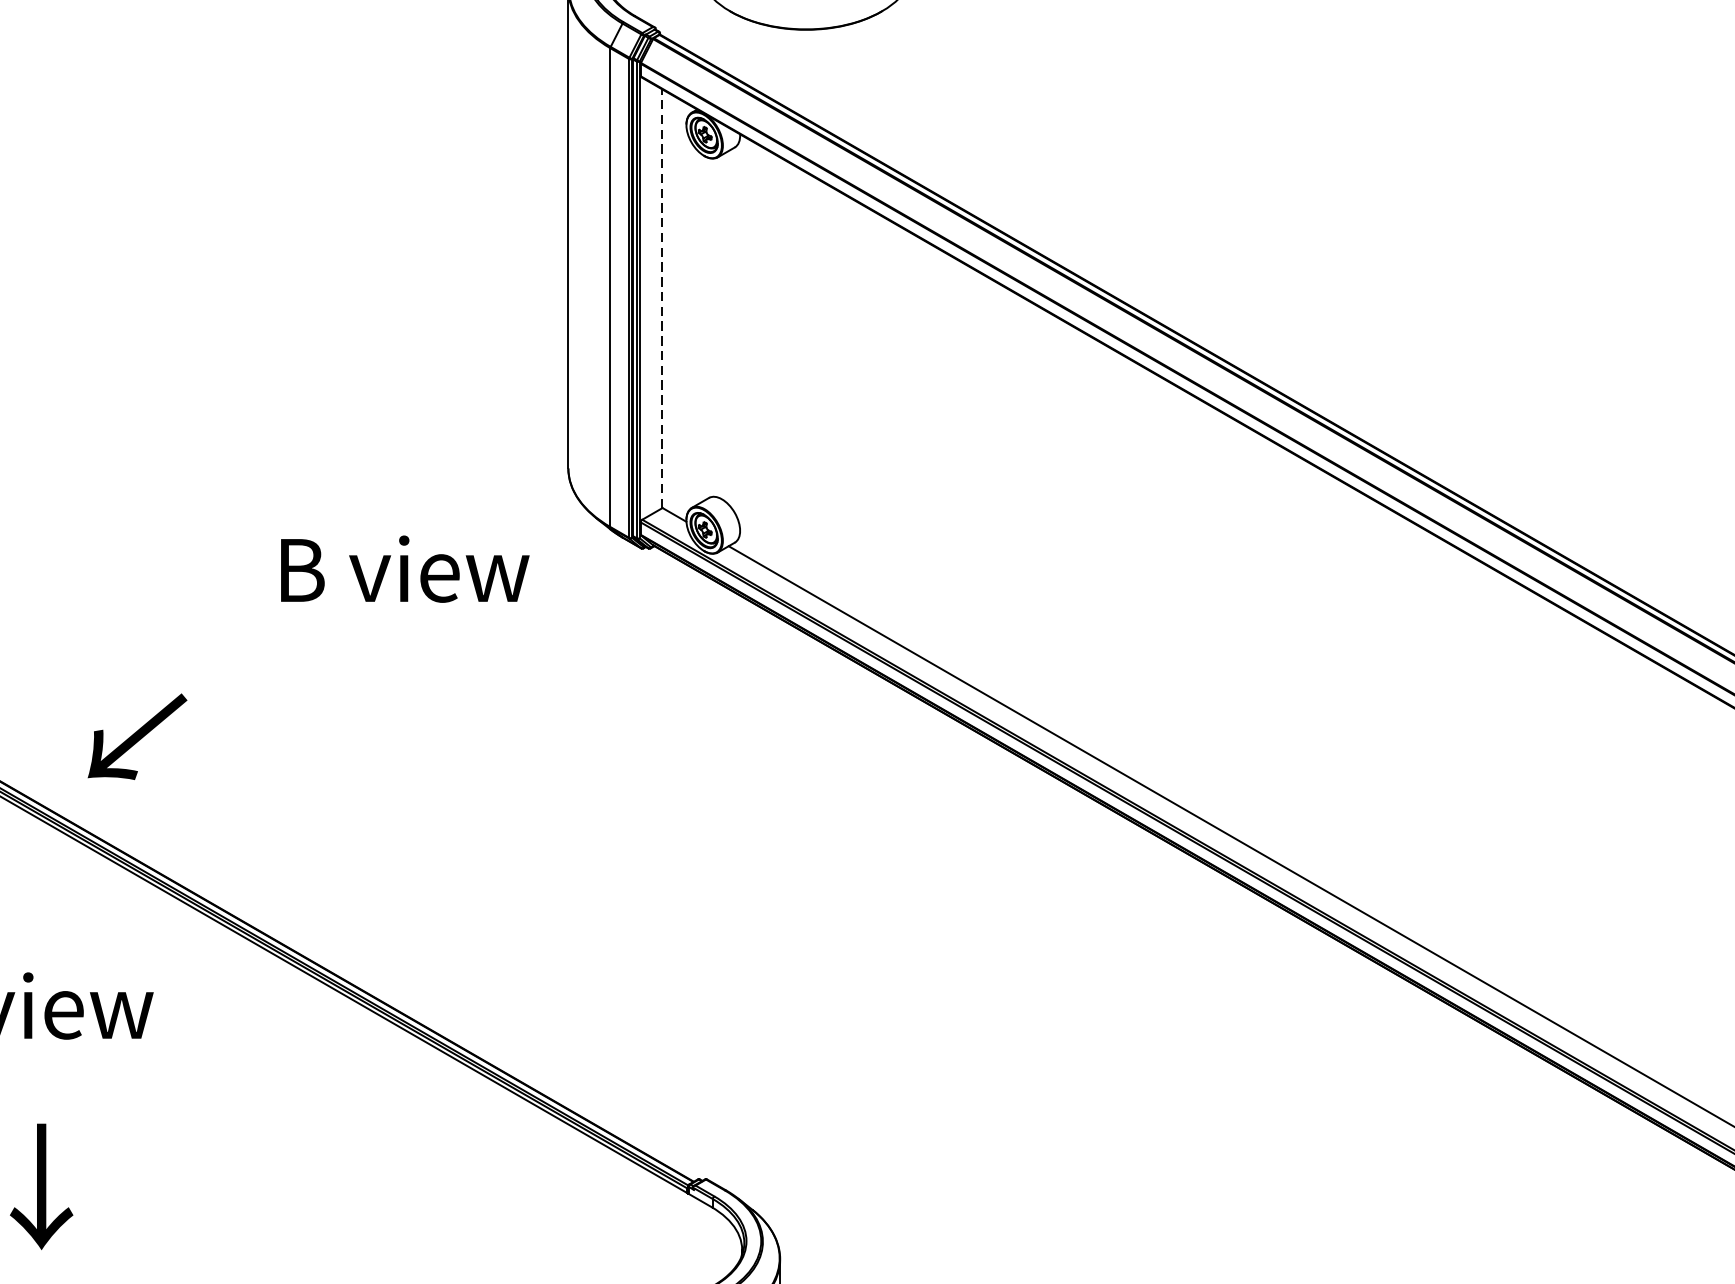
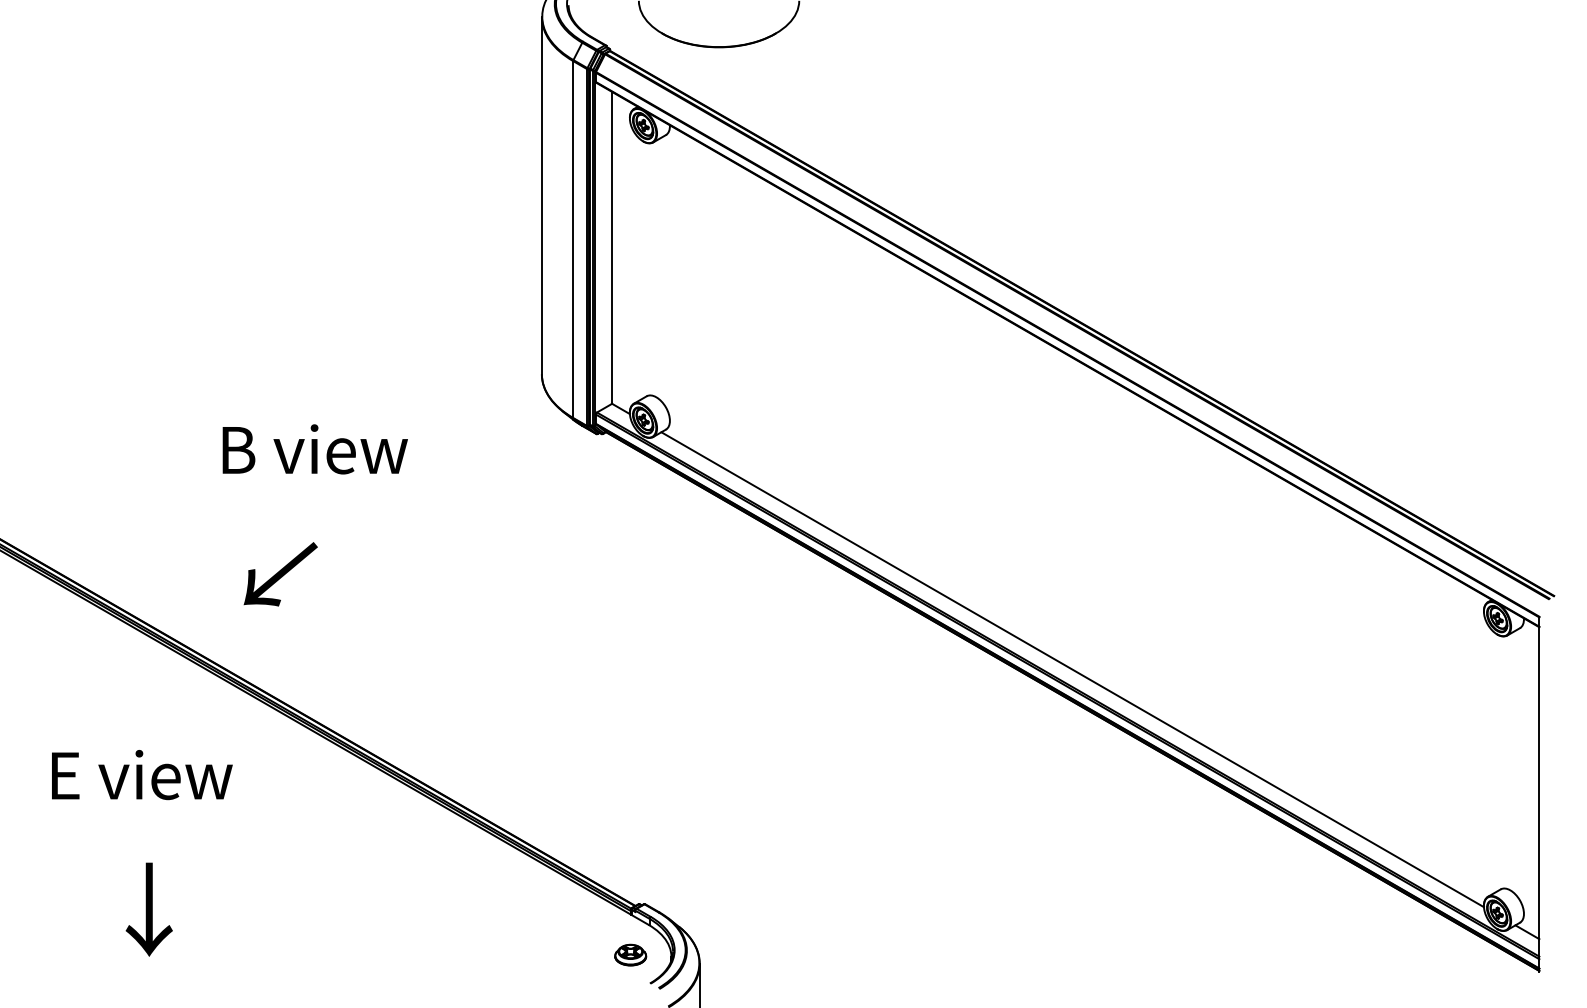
line: (661, 298) -> (611, 247), dashed -> solid
text: (404, 569) -> (314, 449), moved
text: (137, 737) -> (280, 574), moved
part: (687, 1246) -> (630, 954), added

